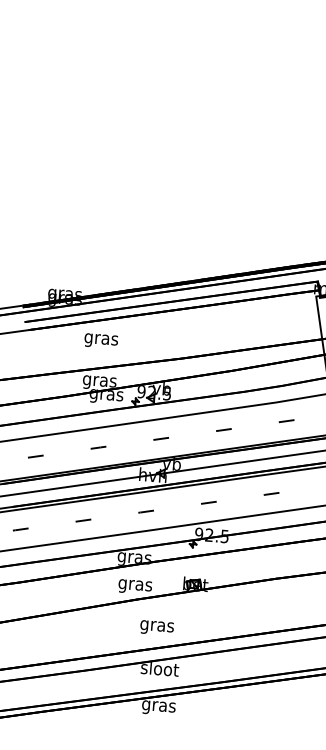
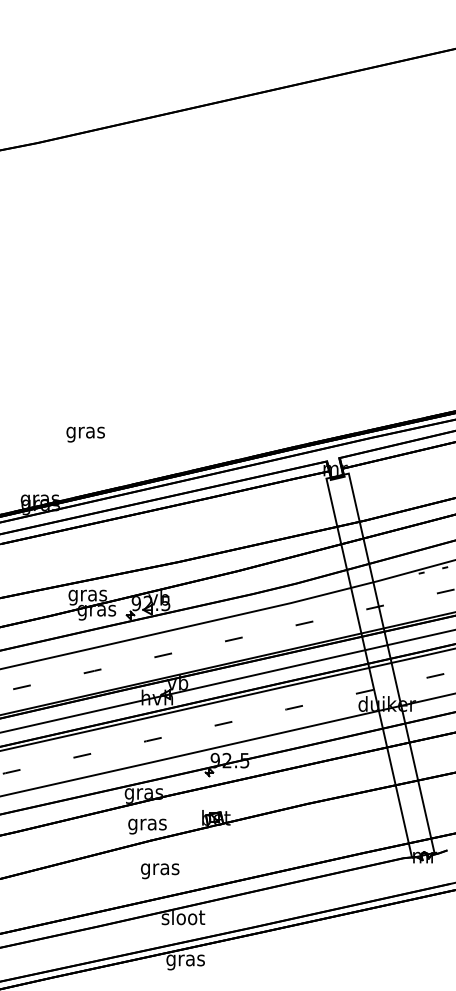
text: (101, 341) -> (85, 434), moved
text: (157, 628) -> (160, 871), moved

